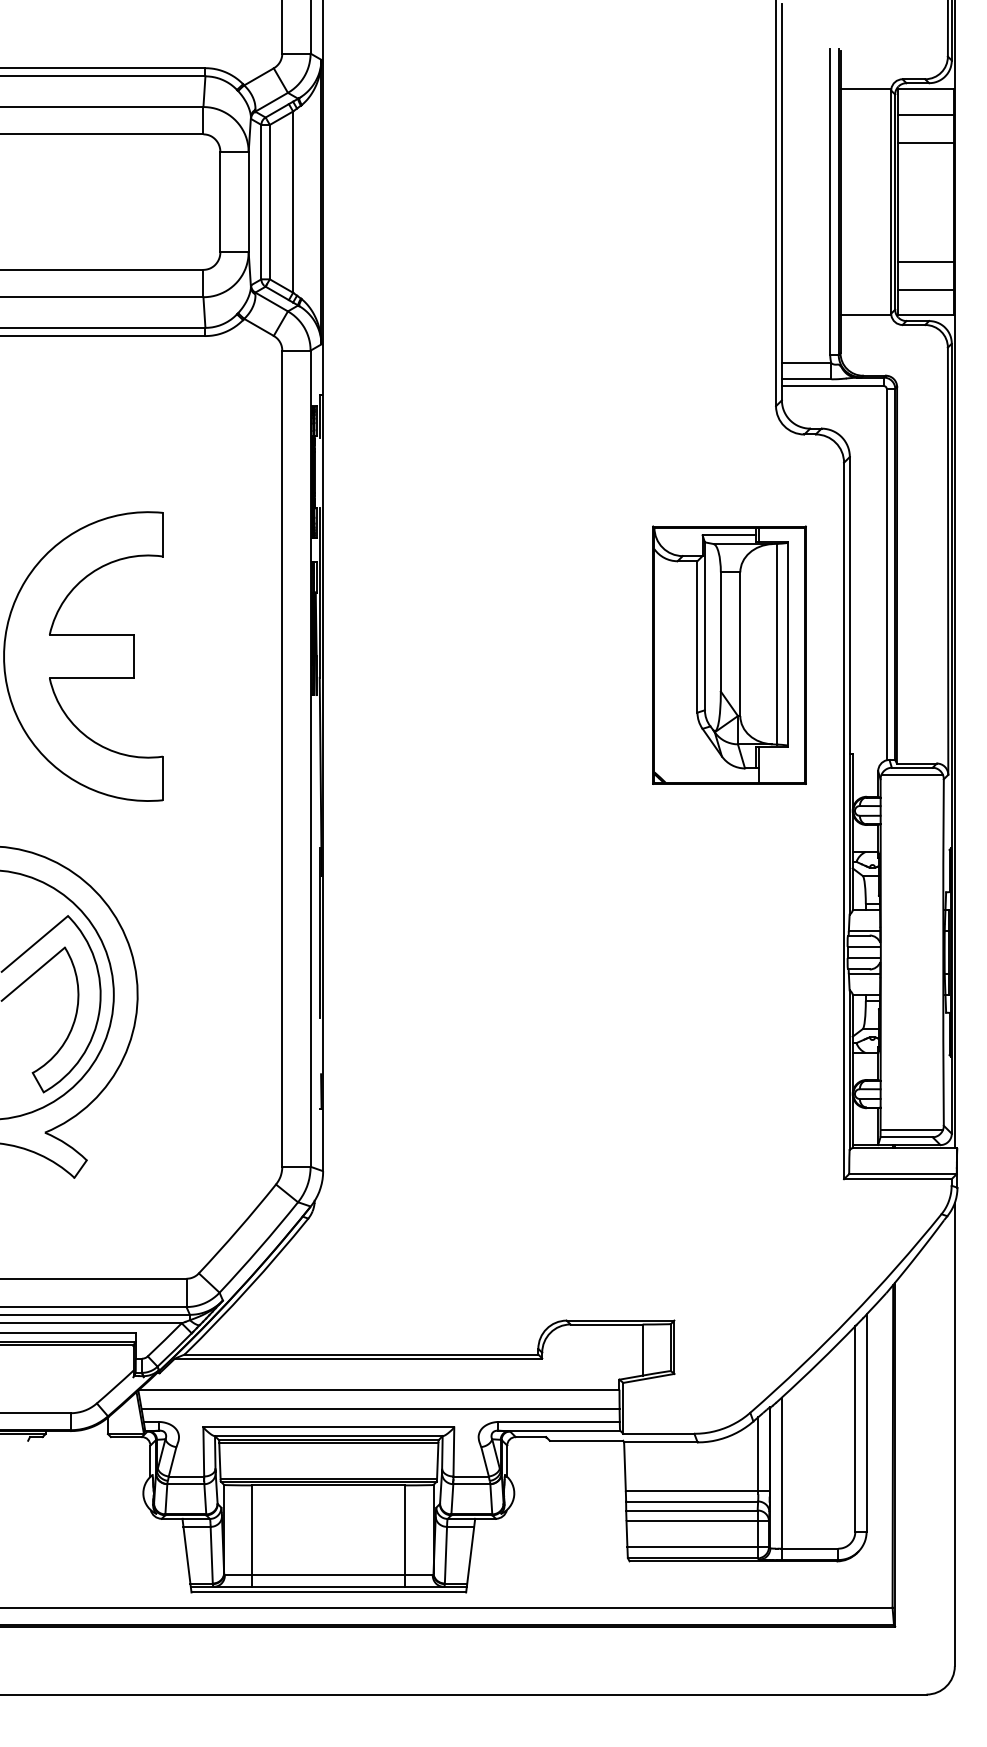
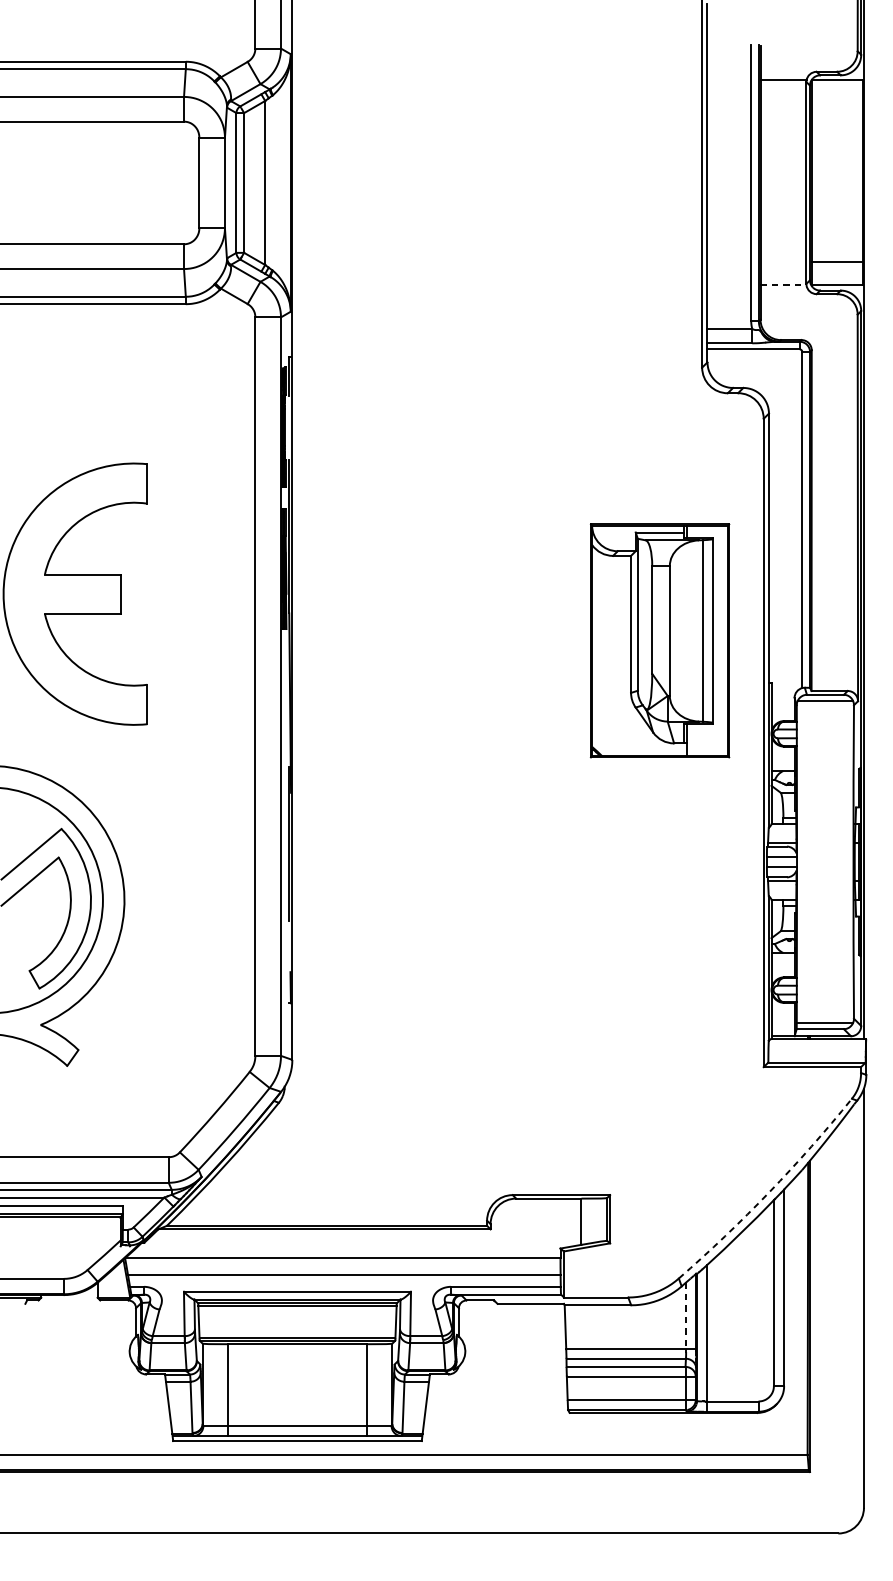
line: (925, 114) -> (837, 103), removed
line: (925, 142) -> (837, 129), removed
line: (925, 261) -> (837, 236), removed
line: (866, 315) -> (784, 285), solid -> dashed
part: (729, 654) -> (660, 640), moved
arc: (850, 1317) -> (769, 1192), solid -> dashed
line: (758, 1455) -> (686, 1317), solid -> dashed

